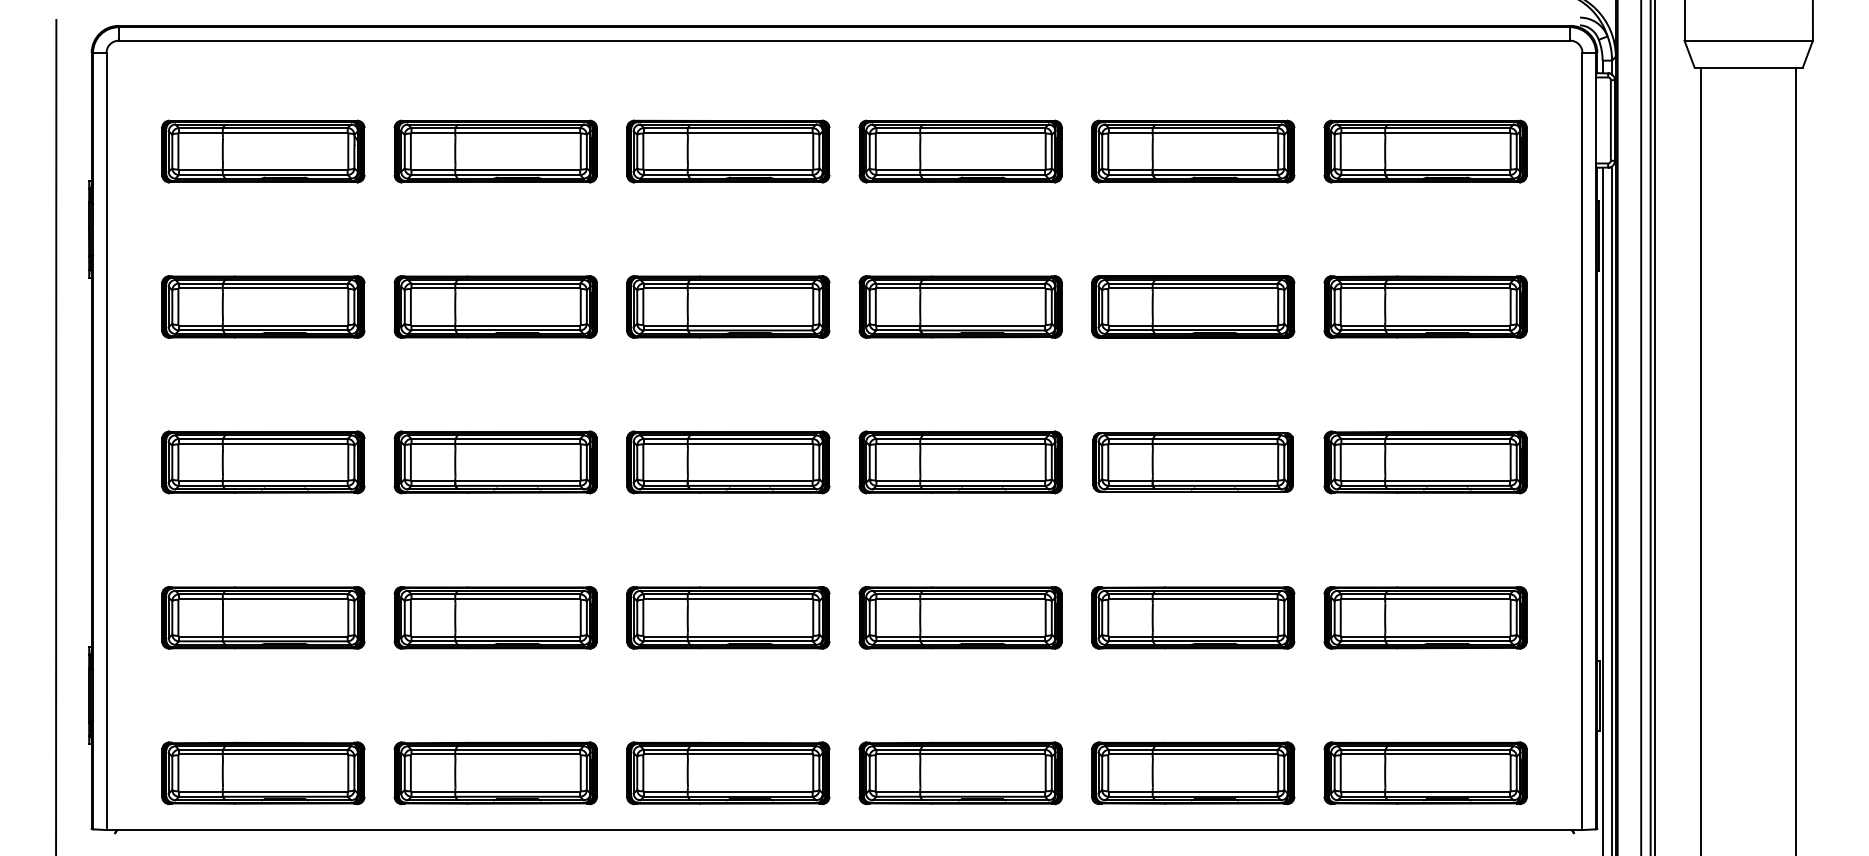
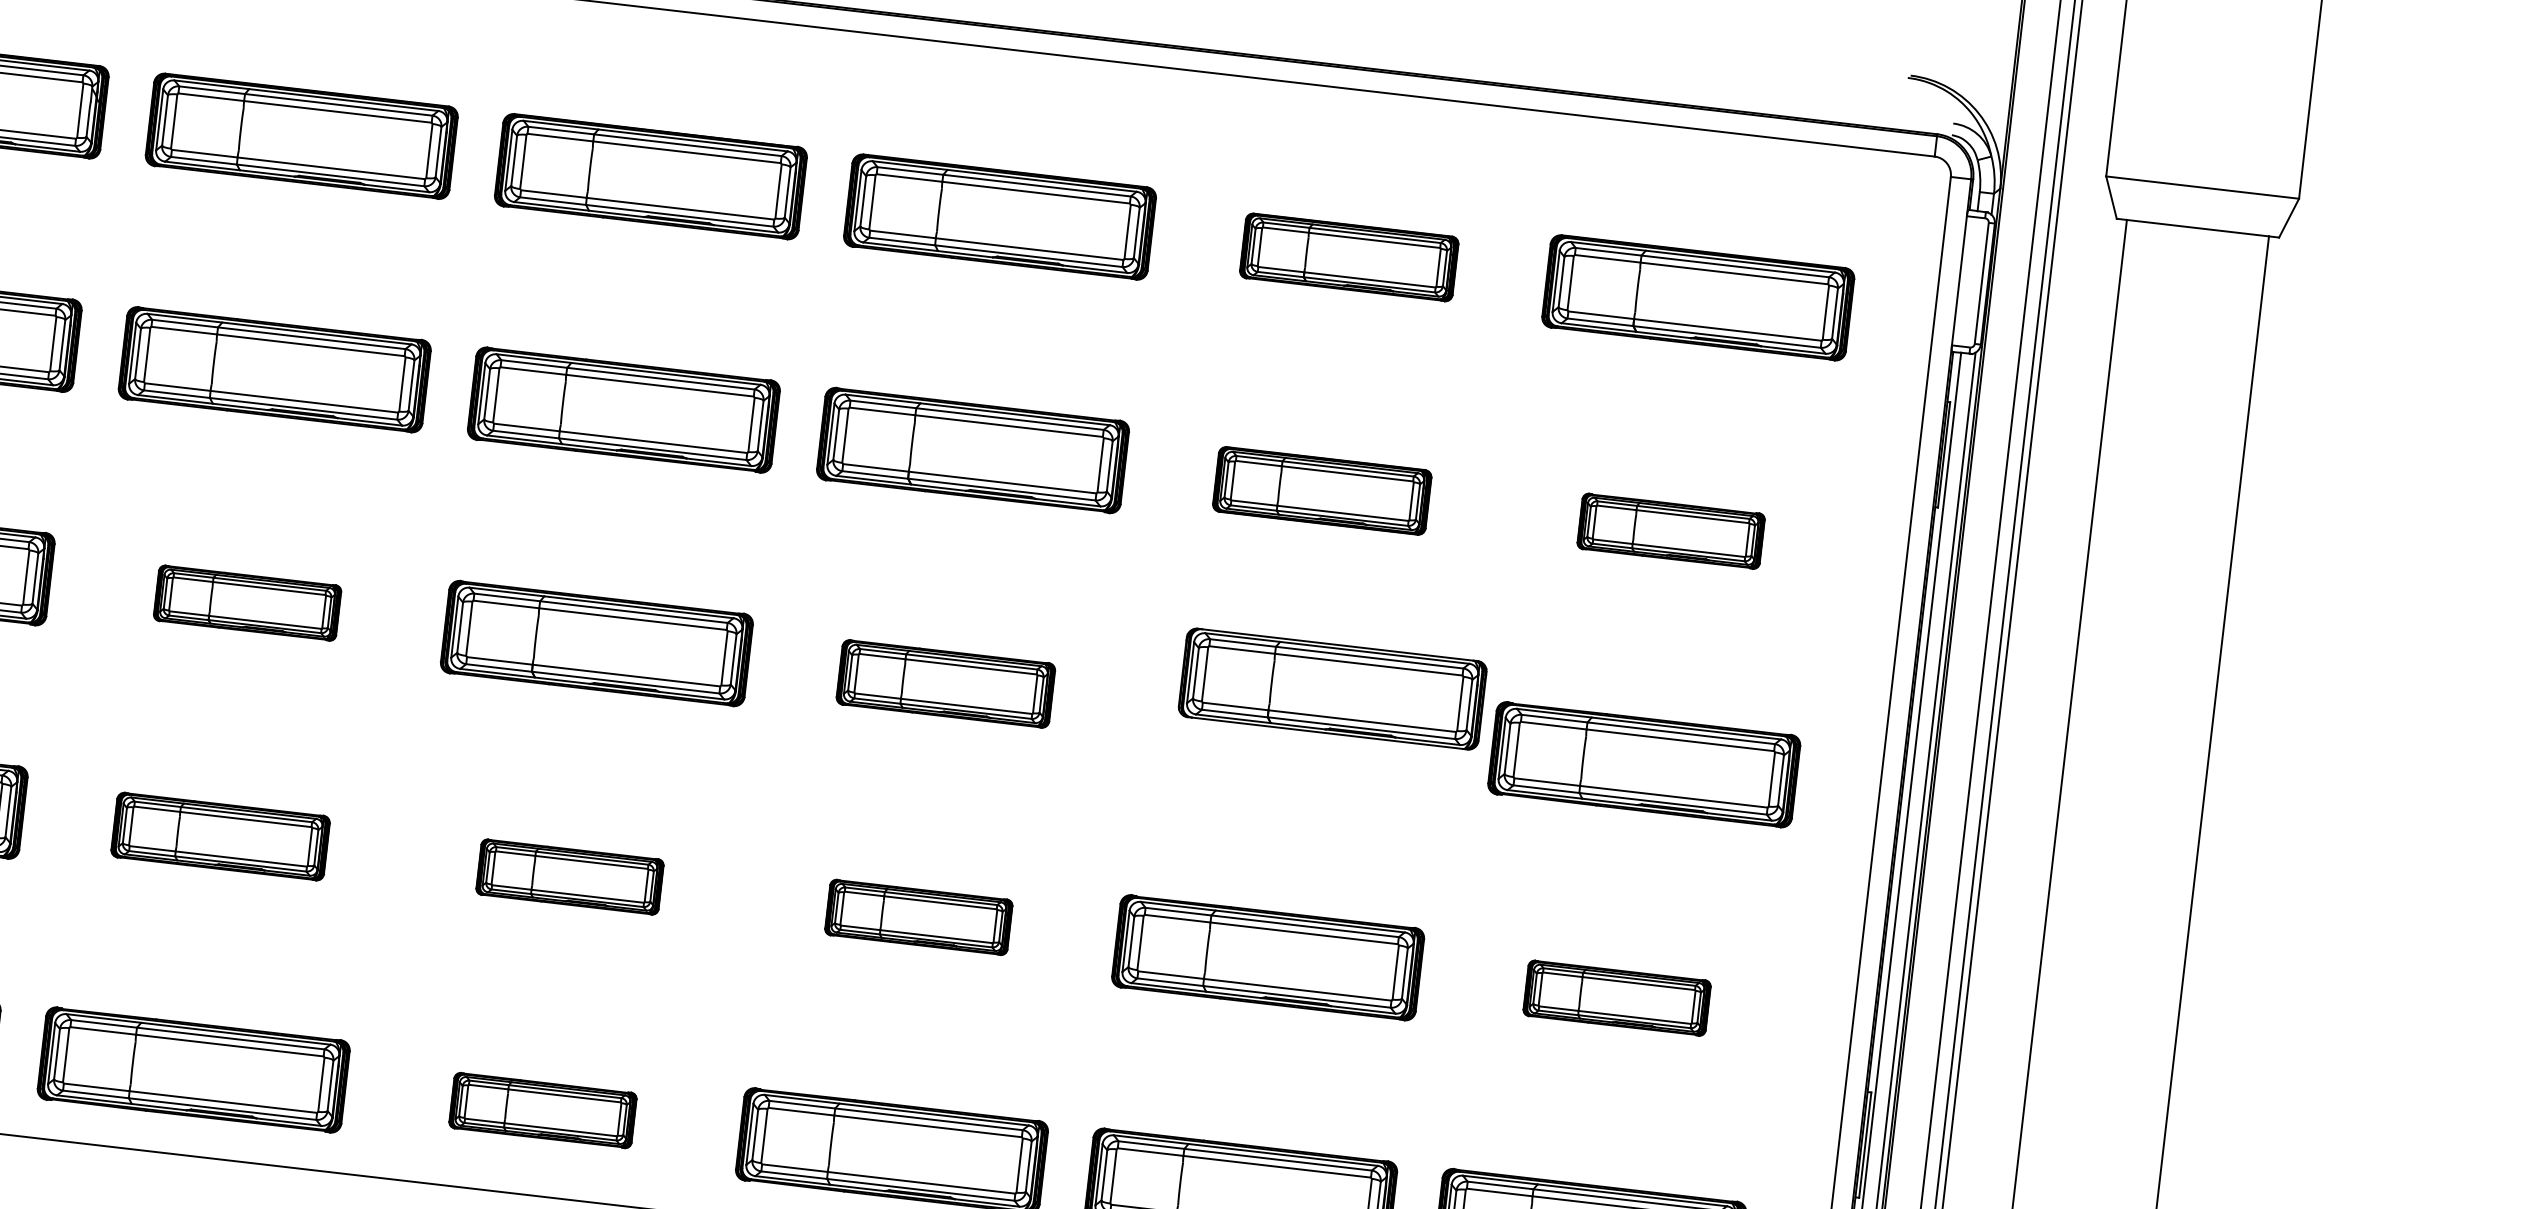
part: (1193, 151) -> (1349, 257), size x0.7
part: (1193, 306) -> (1322, 490), size x0.7
part: (1425, 306) -> (1671, 530), size x0.6
part: (495, 462) -> (247, 603), size x0.6
part: (960, 462) -> (945, 684), size x0.7
part: (1192, 462) -> (1331, 689), moved
part: (495, 617) -> (220, 835), size x0.7
part: (728, 617) -> (570, 876), size x0.6
part: (960, 617) -> (918, 916), size x0.6
part: (1425, 617) -> (1617, 997), size x0.6
part: (728, 773) -> (543, 1110), size x0.6

